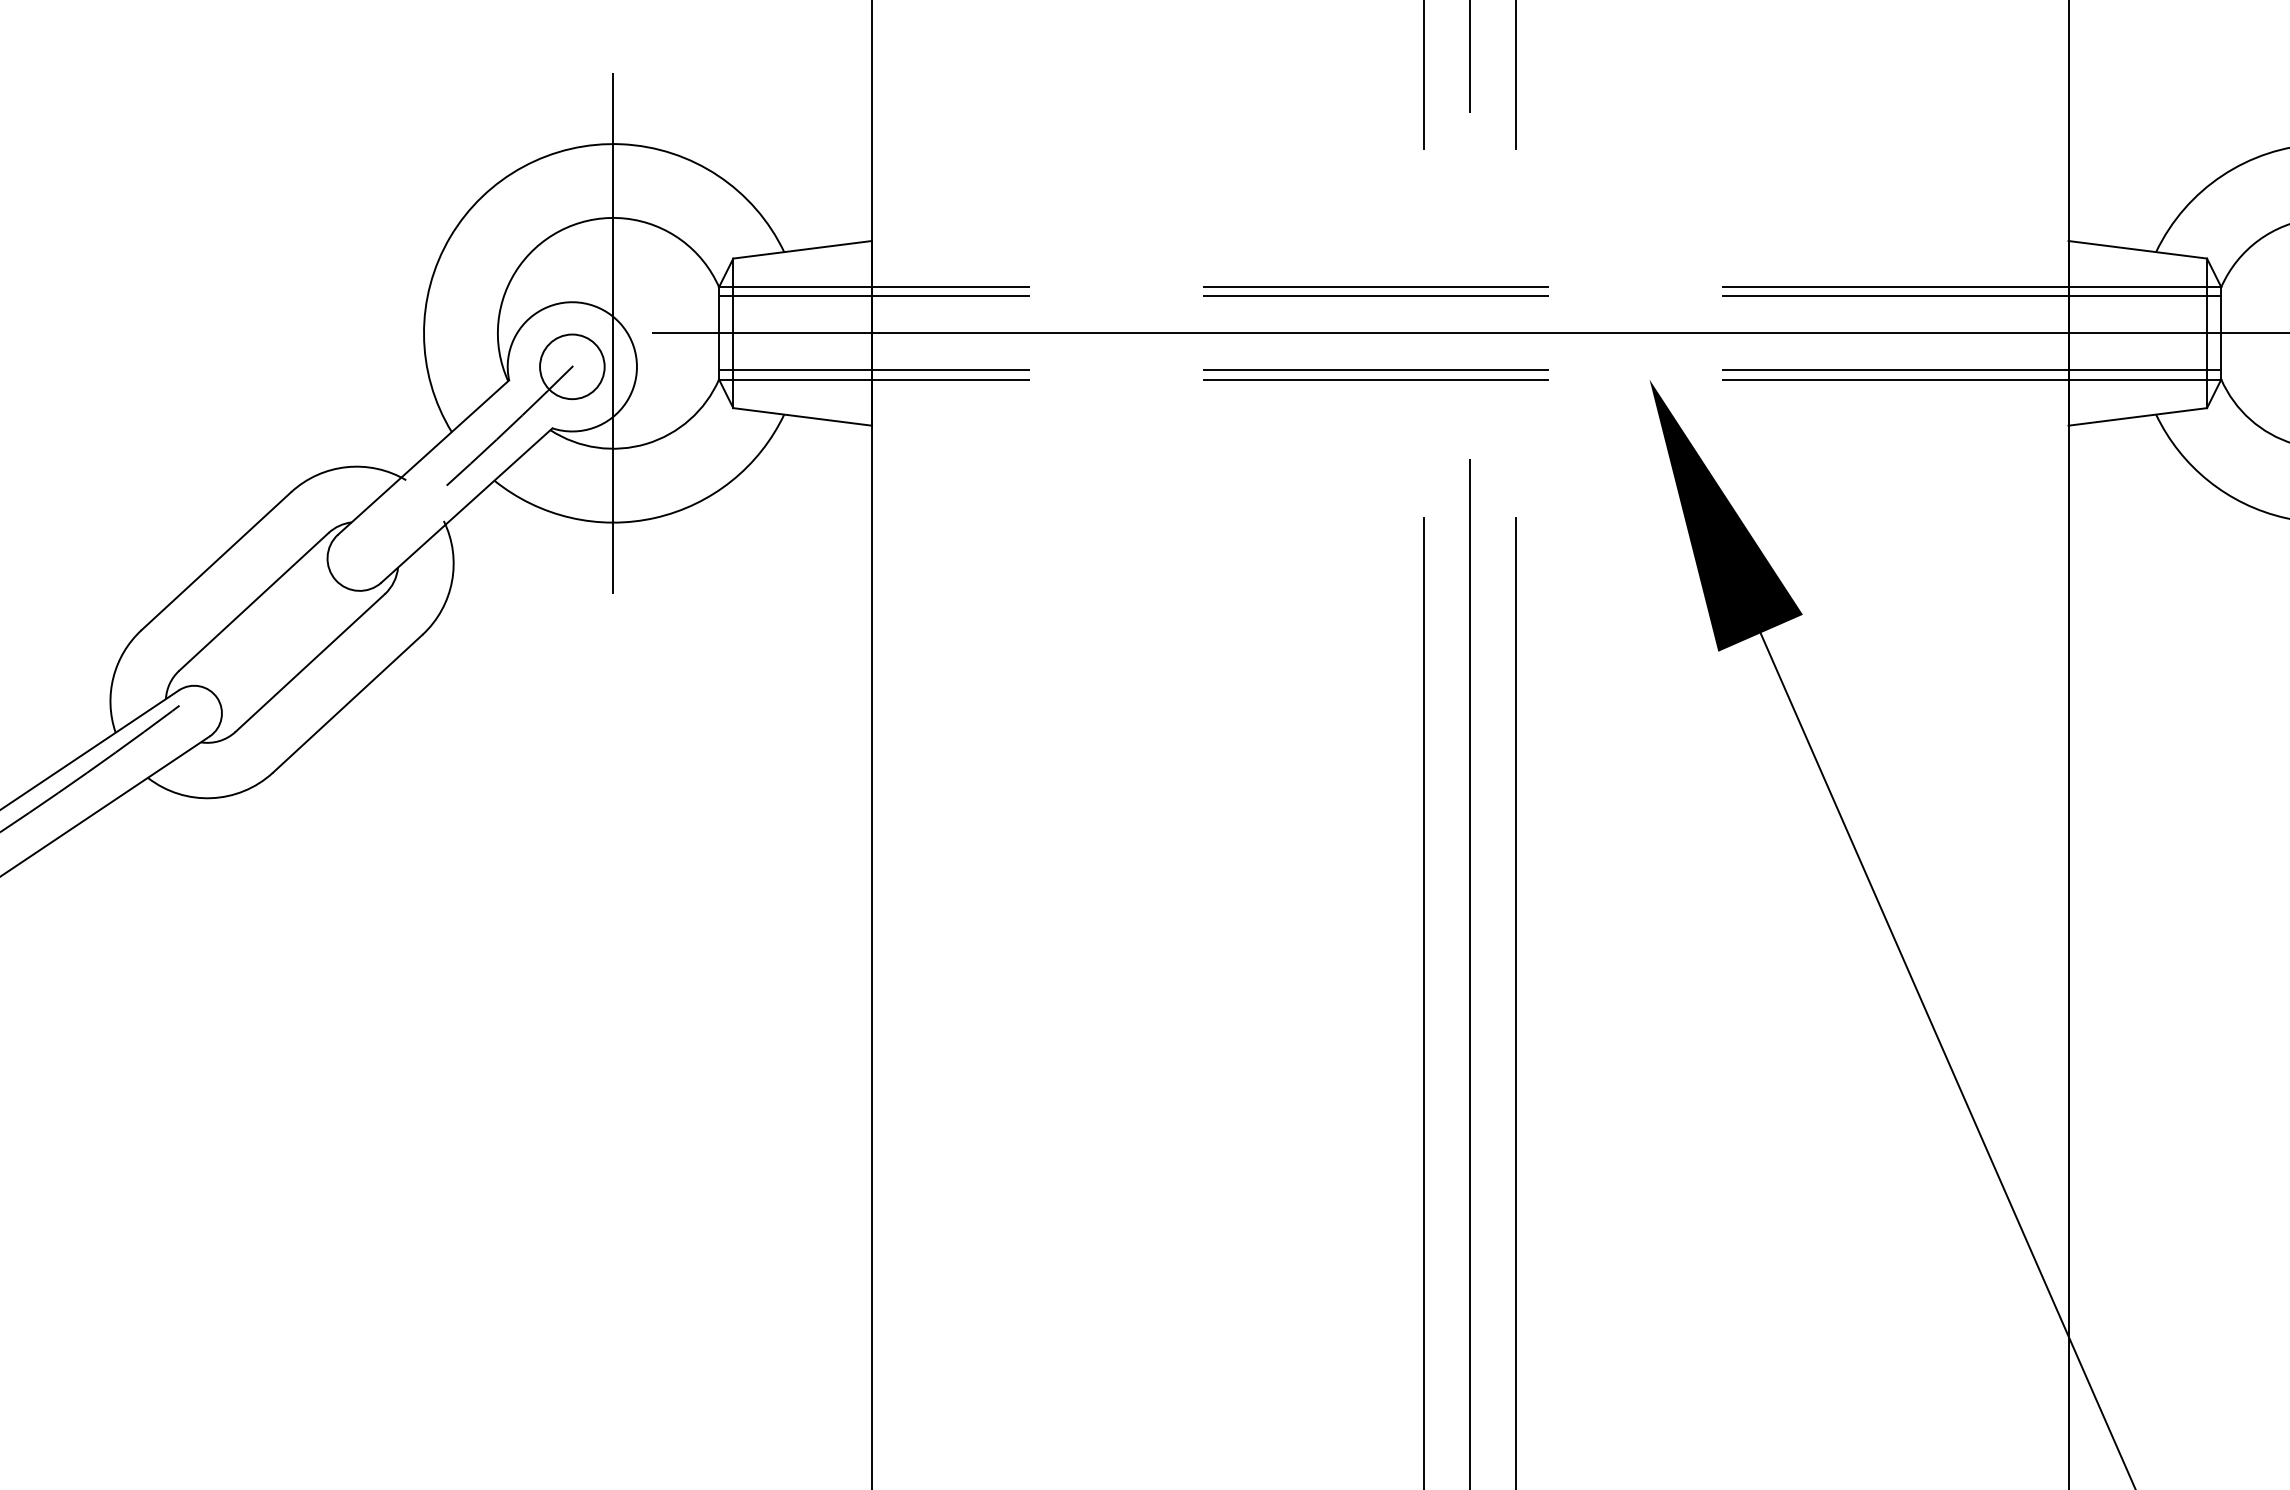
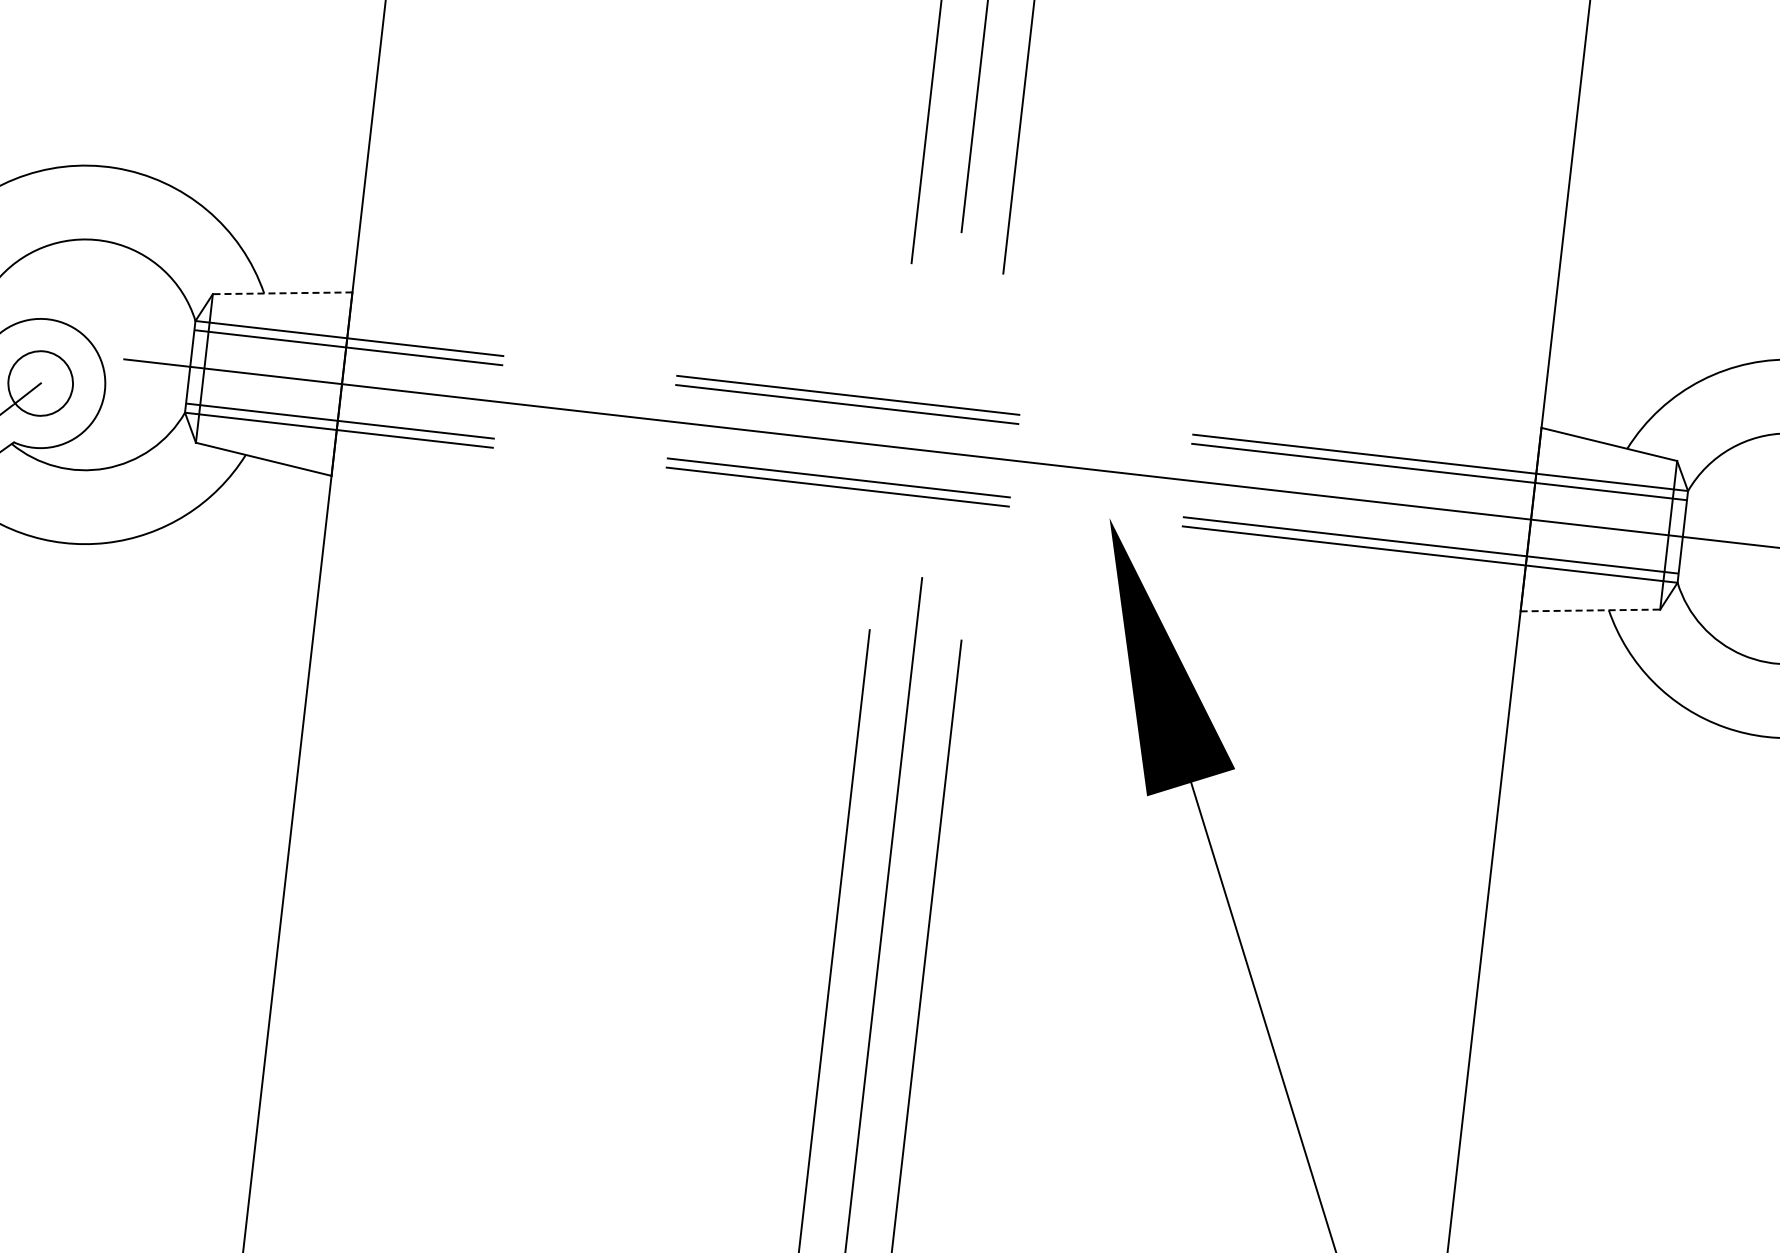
line: (802, 249) -> (282, 292), solid -> dashed
line: (613, 333) -> (85, 355), removed
line: (2137, 416) -> (1590, 610), solid -> dashed

